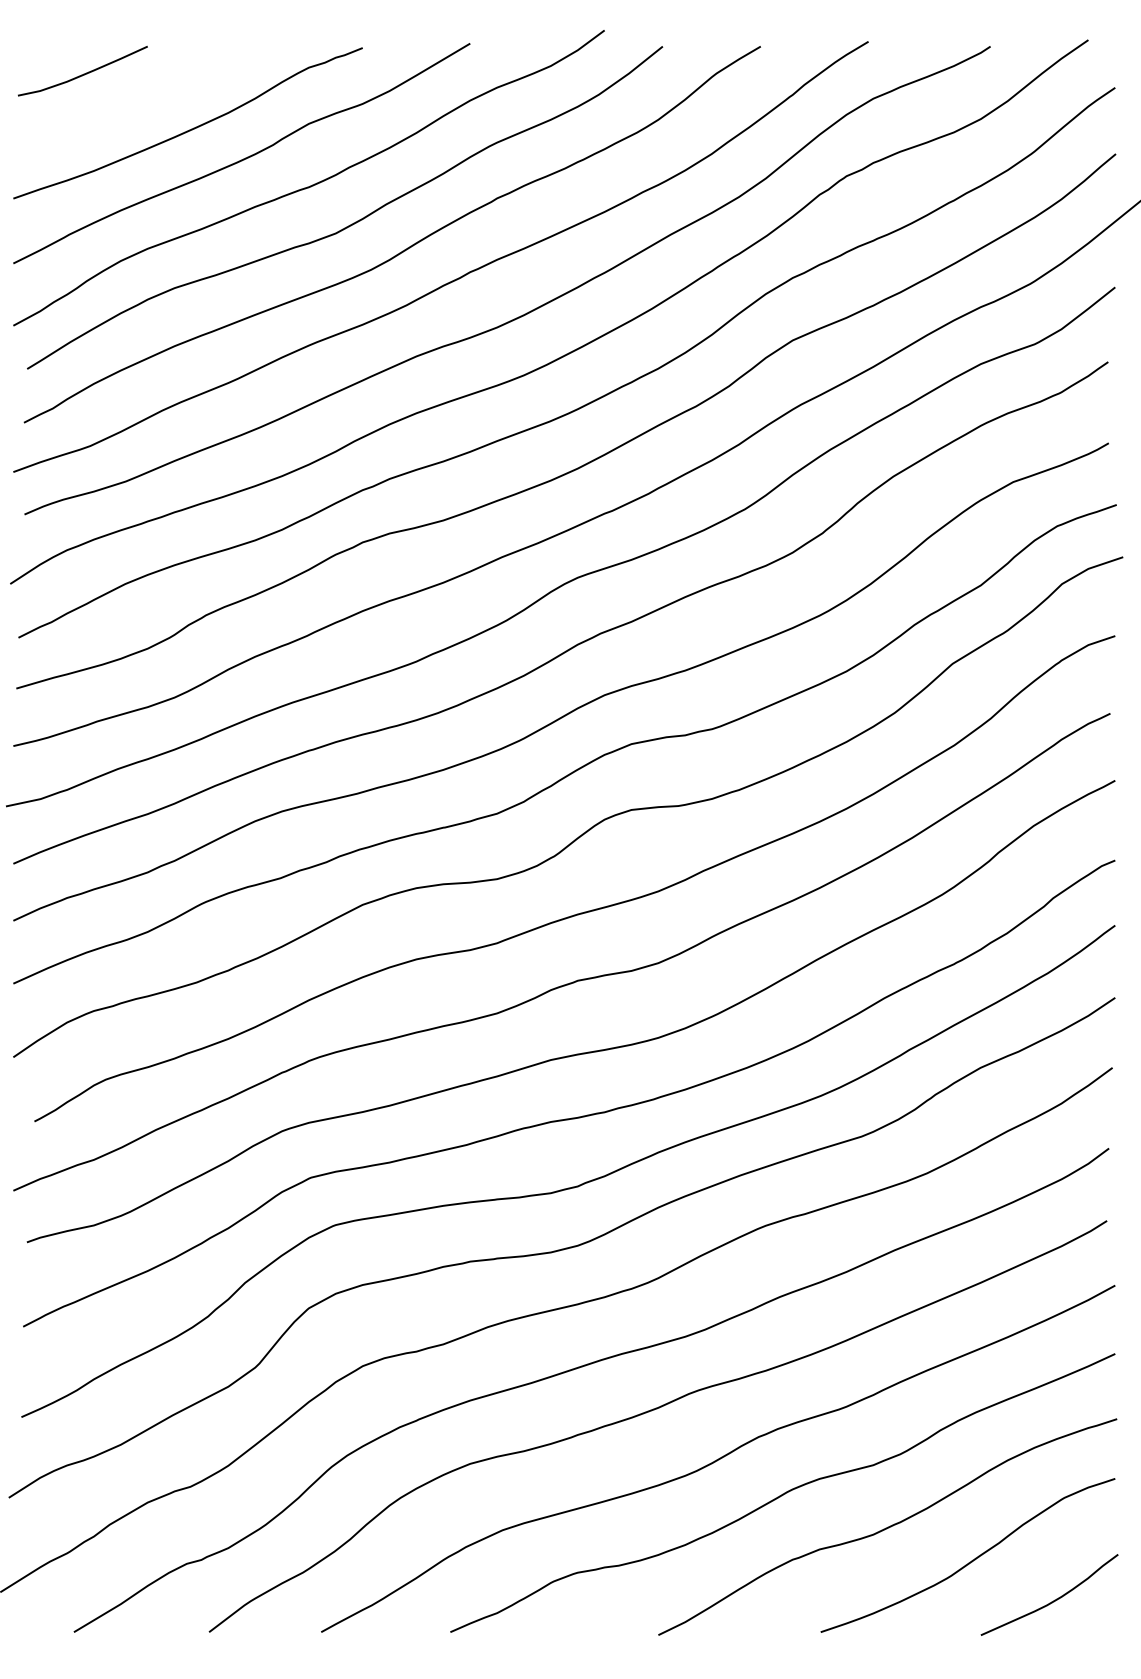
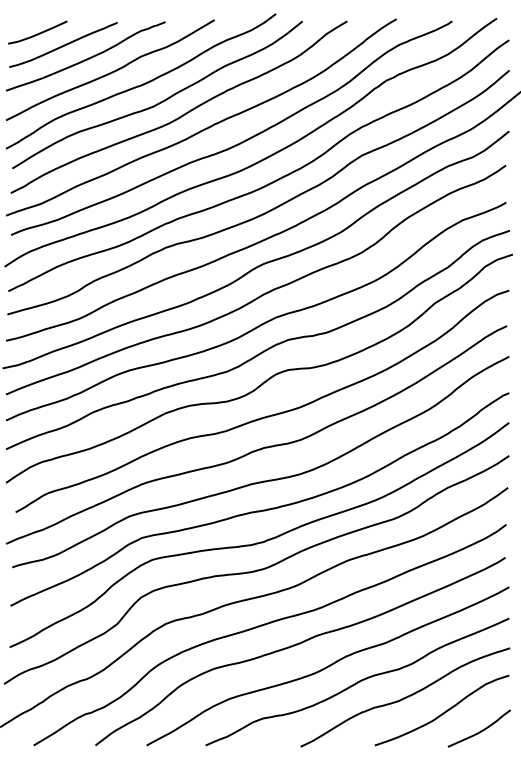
curve: (141, 97) -> (64, 44), added

